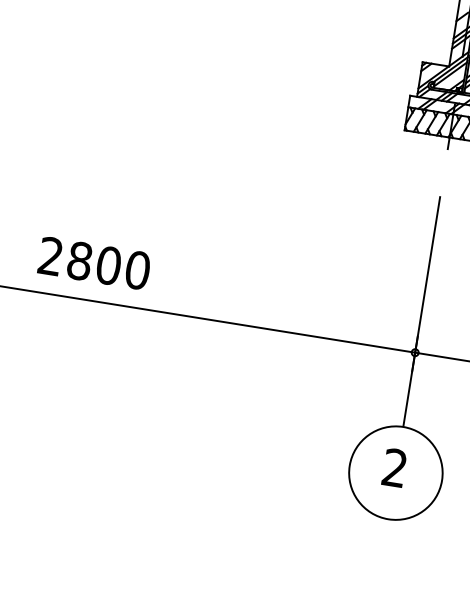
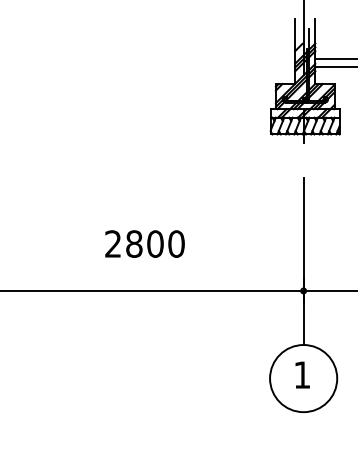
text: (93, 262) -> (144, 243), moved
text: (393, 467) -> (301, 374), 2 -> 1

